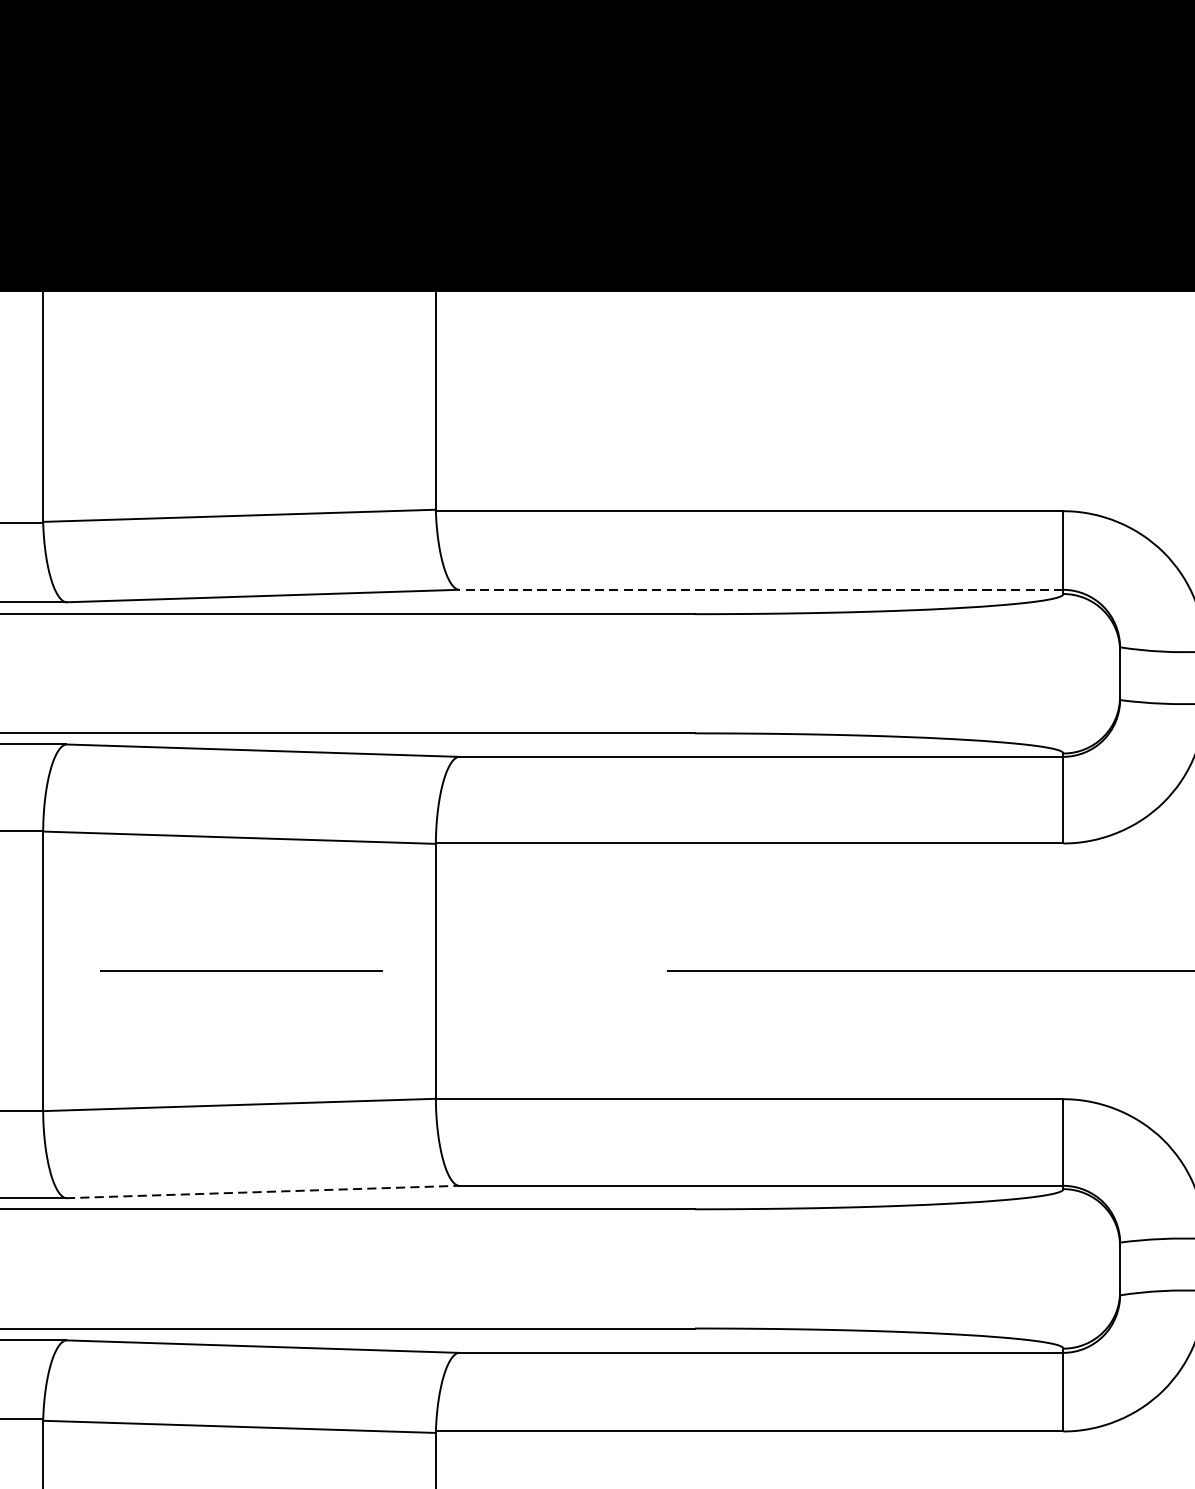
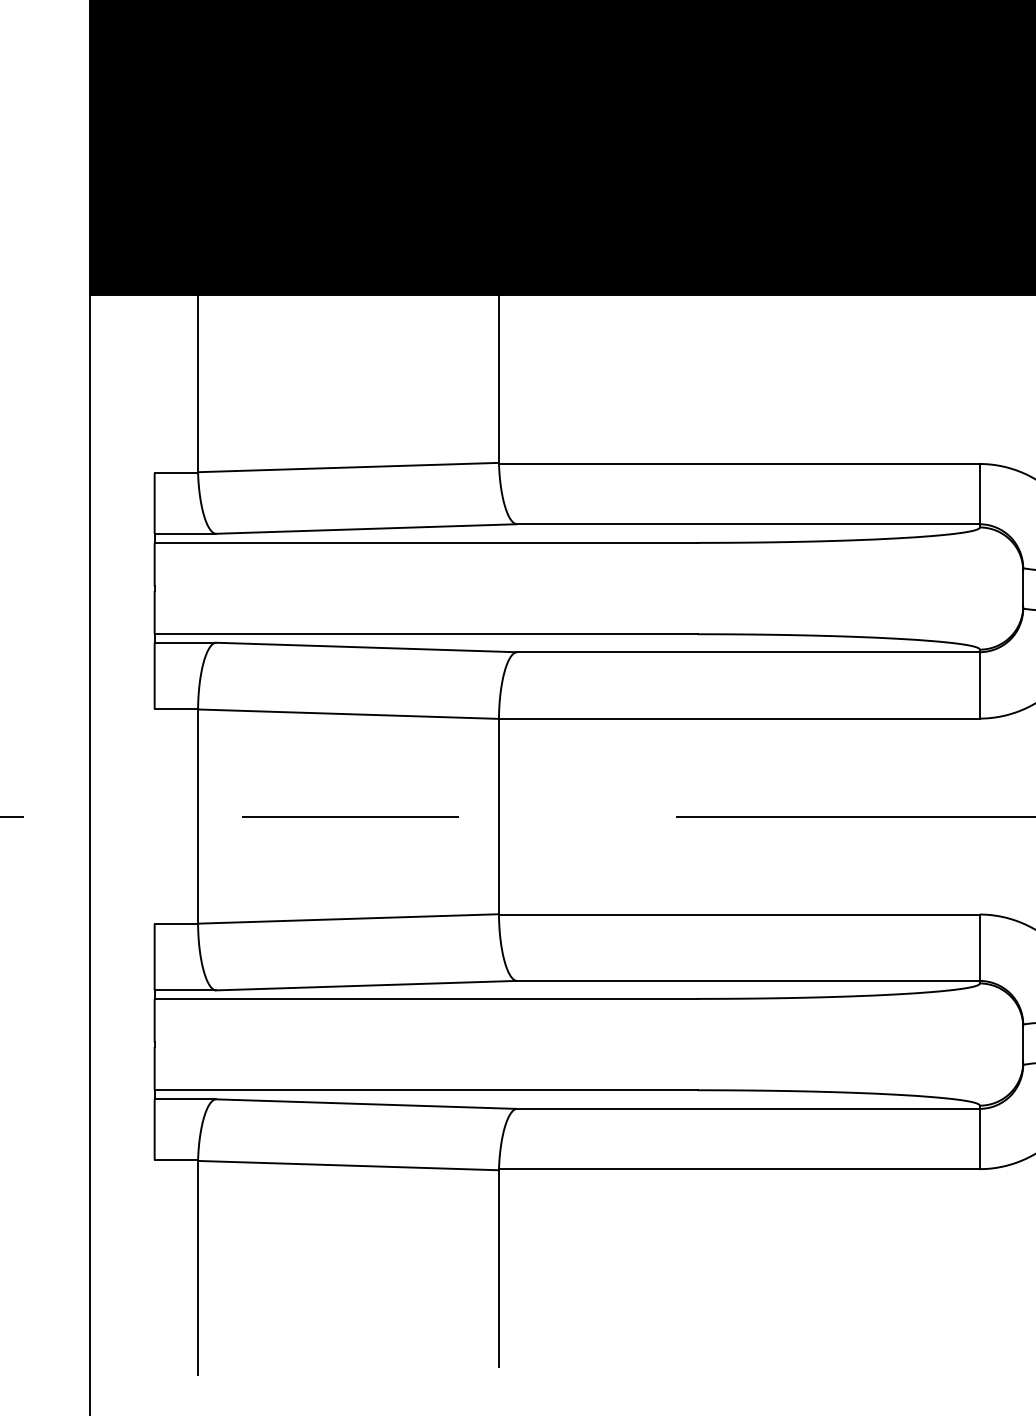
line: (761, 590) -> (748, 524), dashed -> solid
line: (261, 1191) -> (365, 985), dashed -> solid

